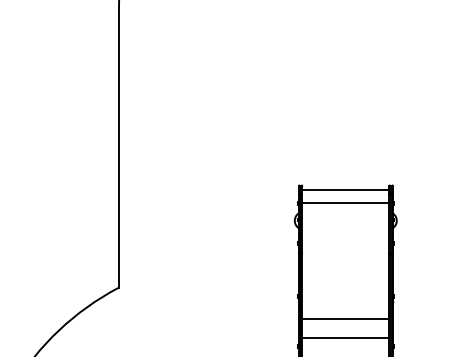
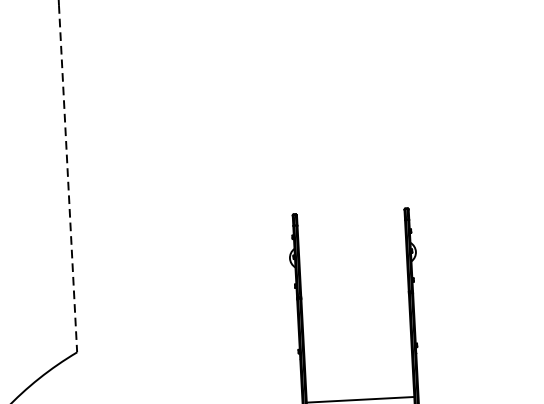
line: (119, 147) -> (68, 179), solid -> dashed
line: (345, 189) -> (350, 216), removed
line: (345, 203) -> (351, 233), removed
line: (345, 318) -> (358, 375), removed

